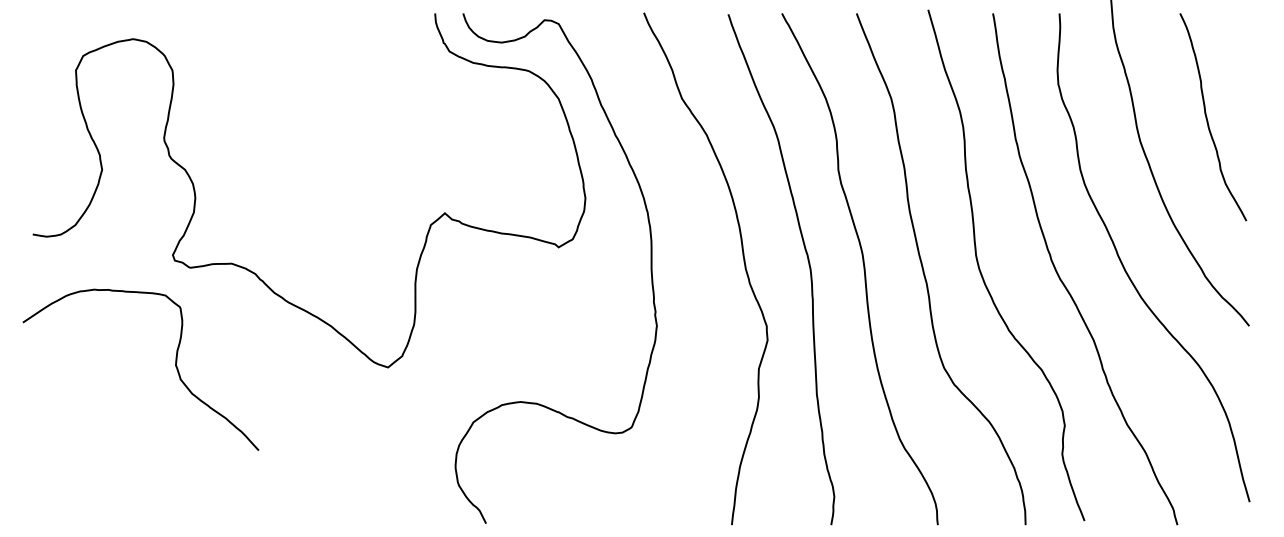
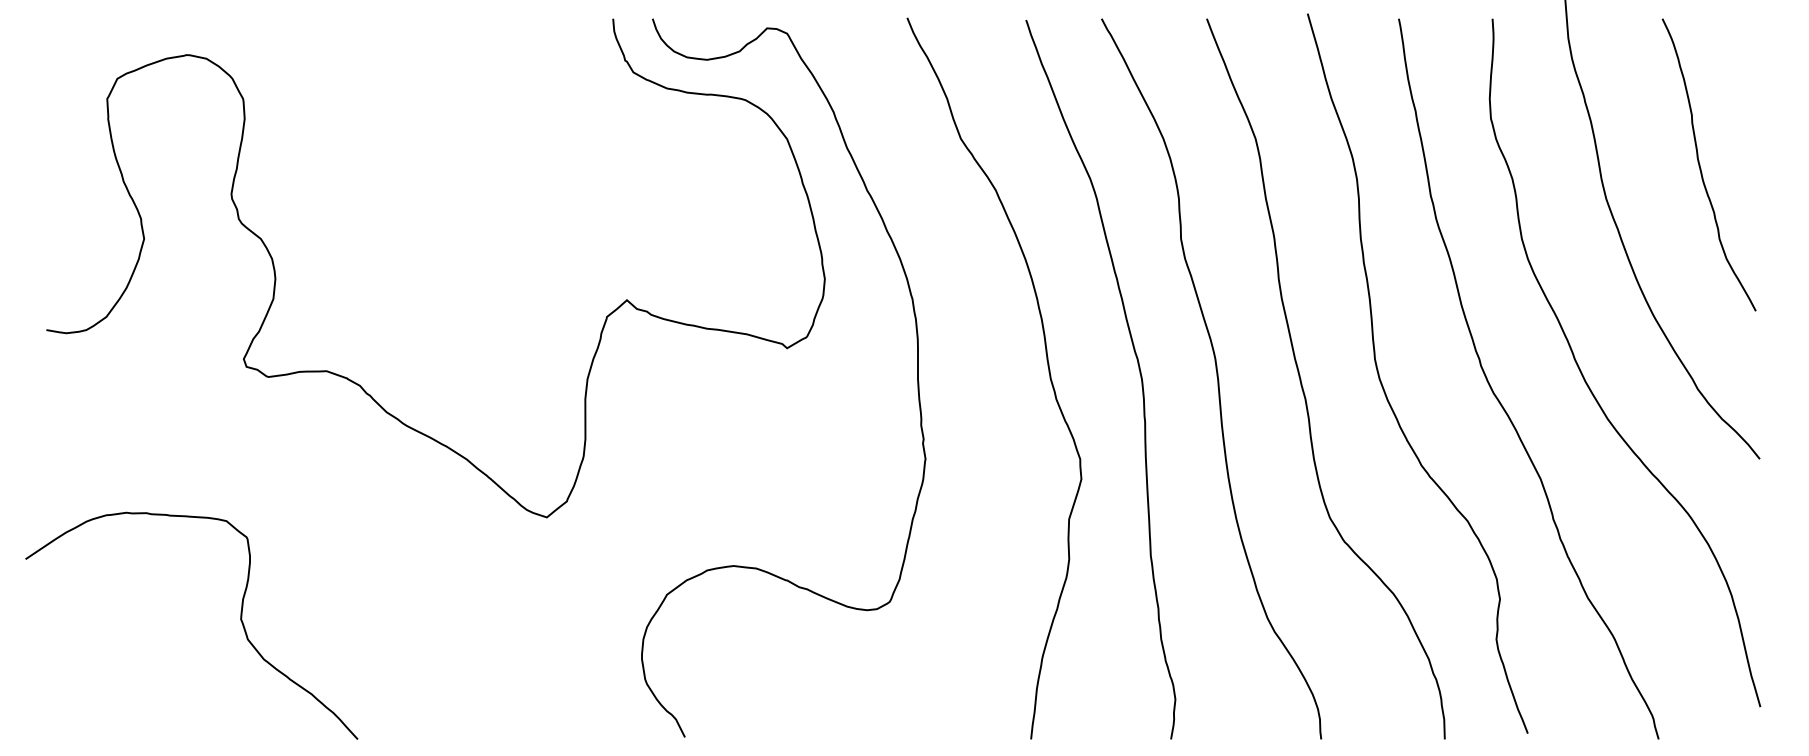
curve: (175, 366) -> (240, 620), moved

